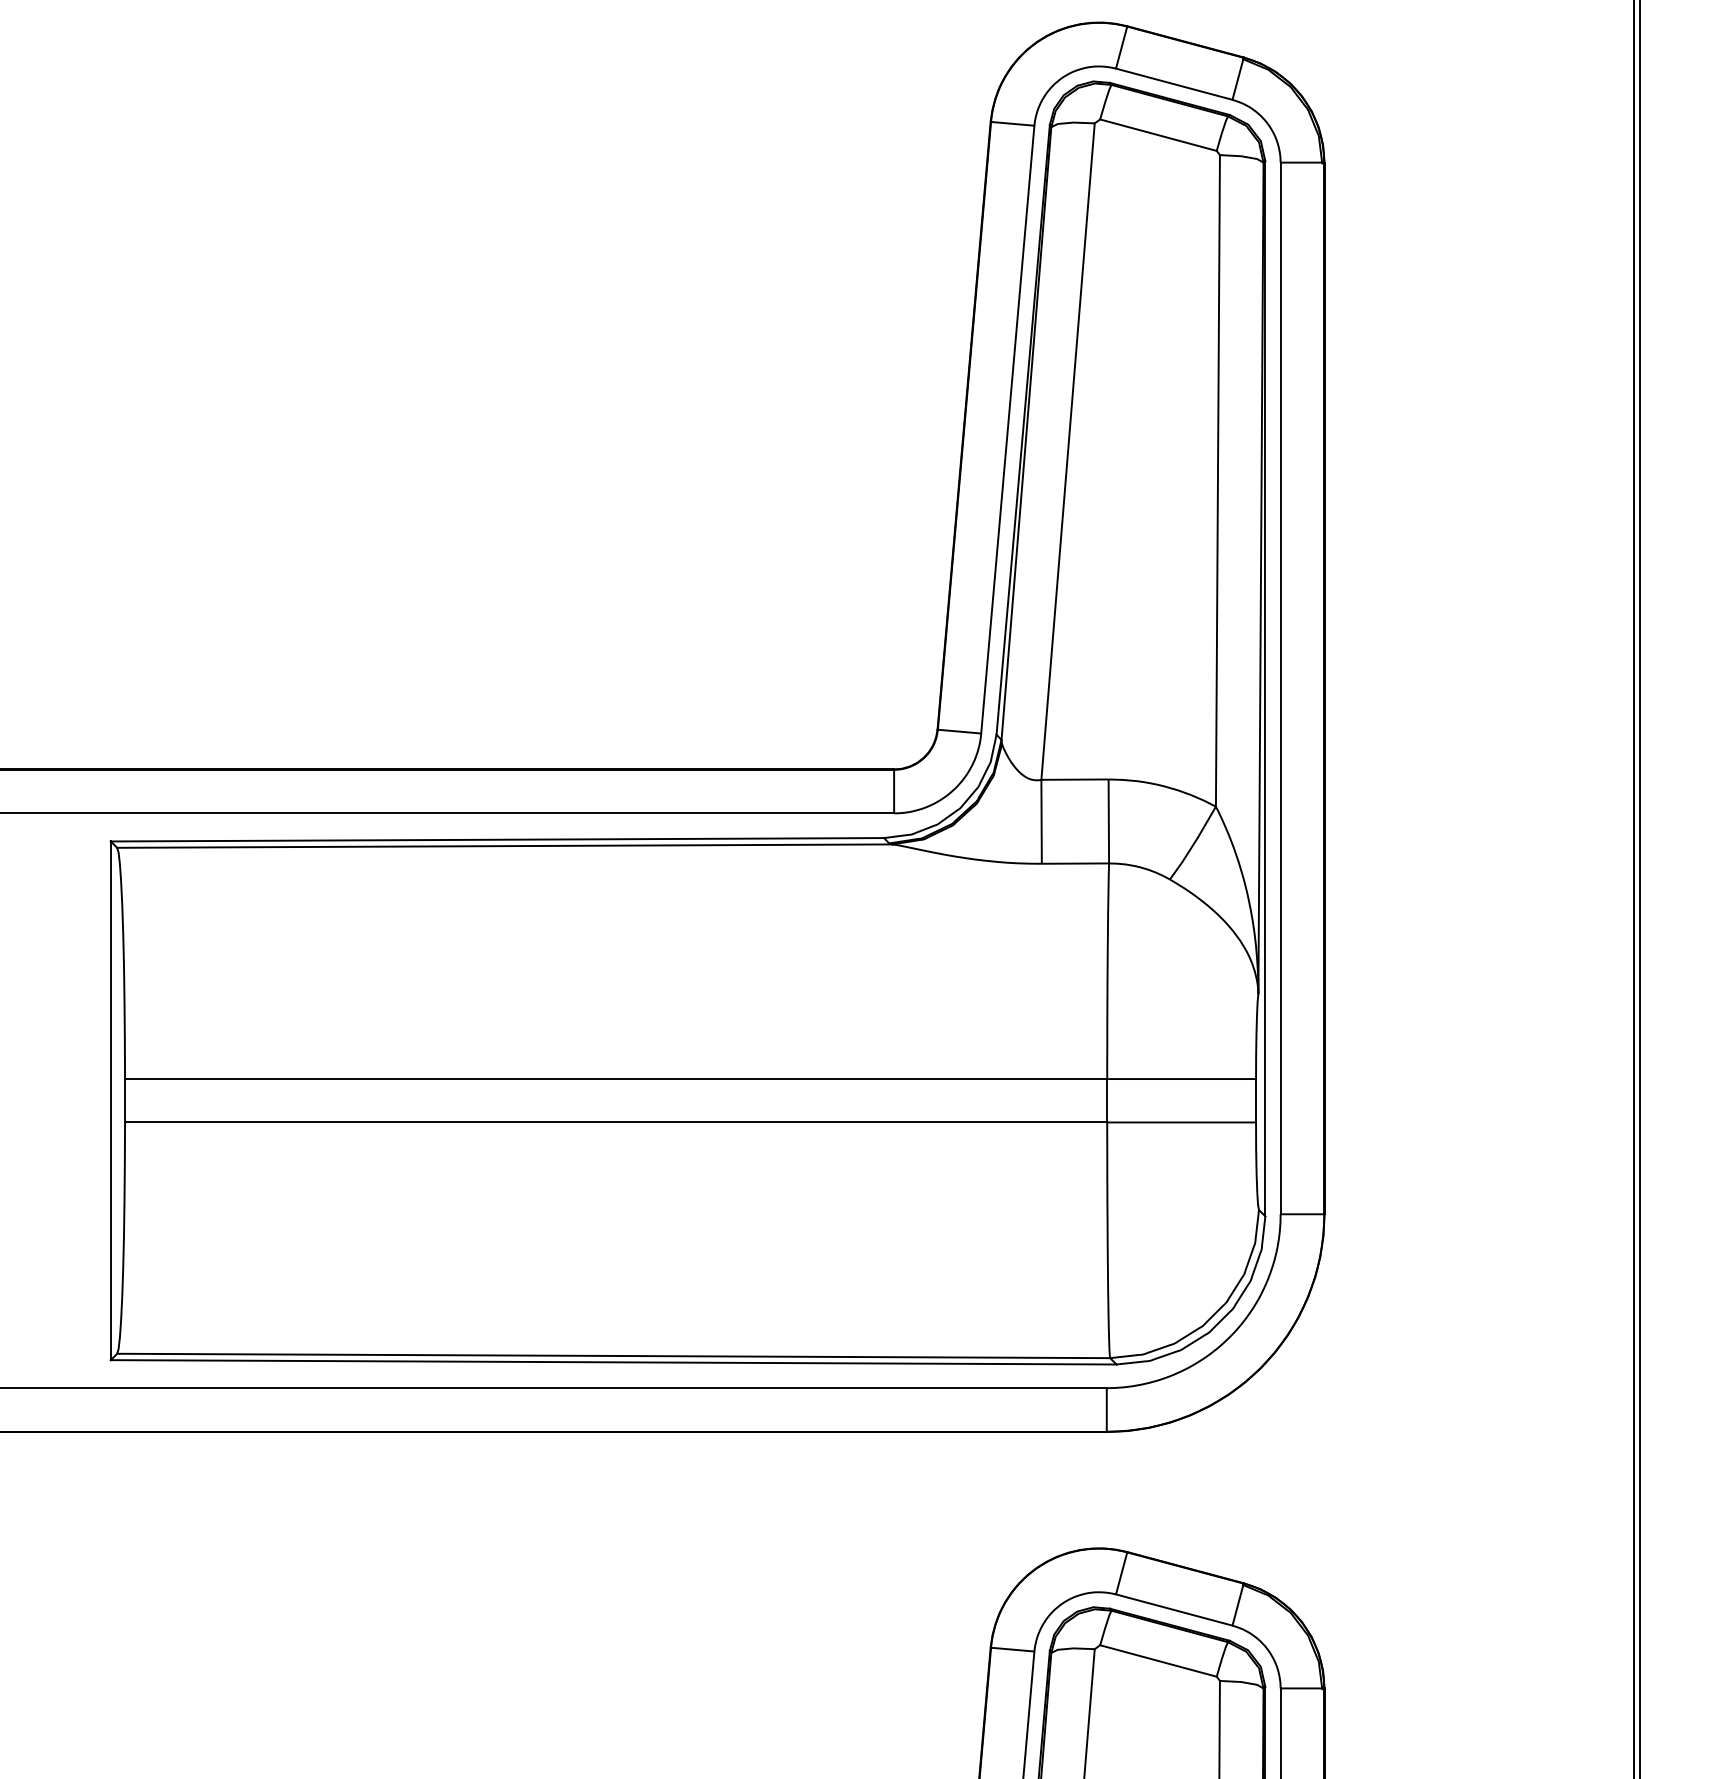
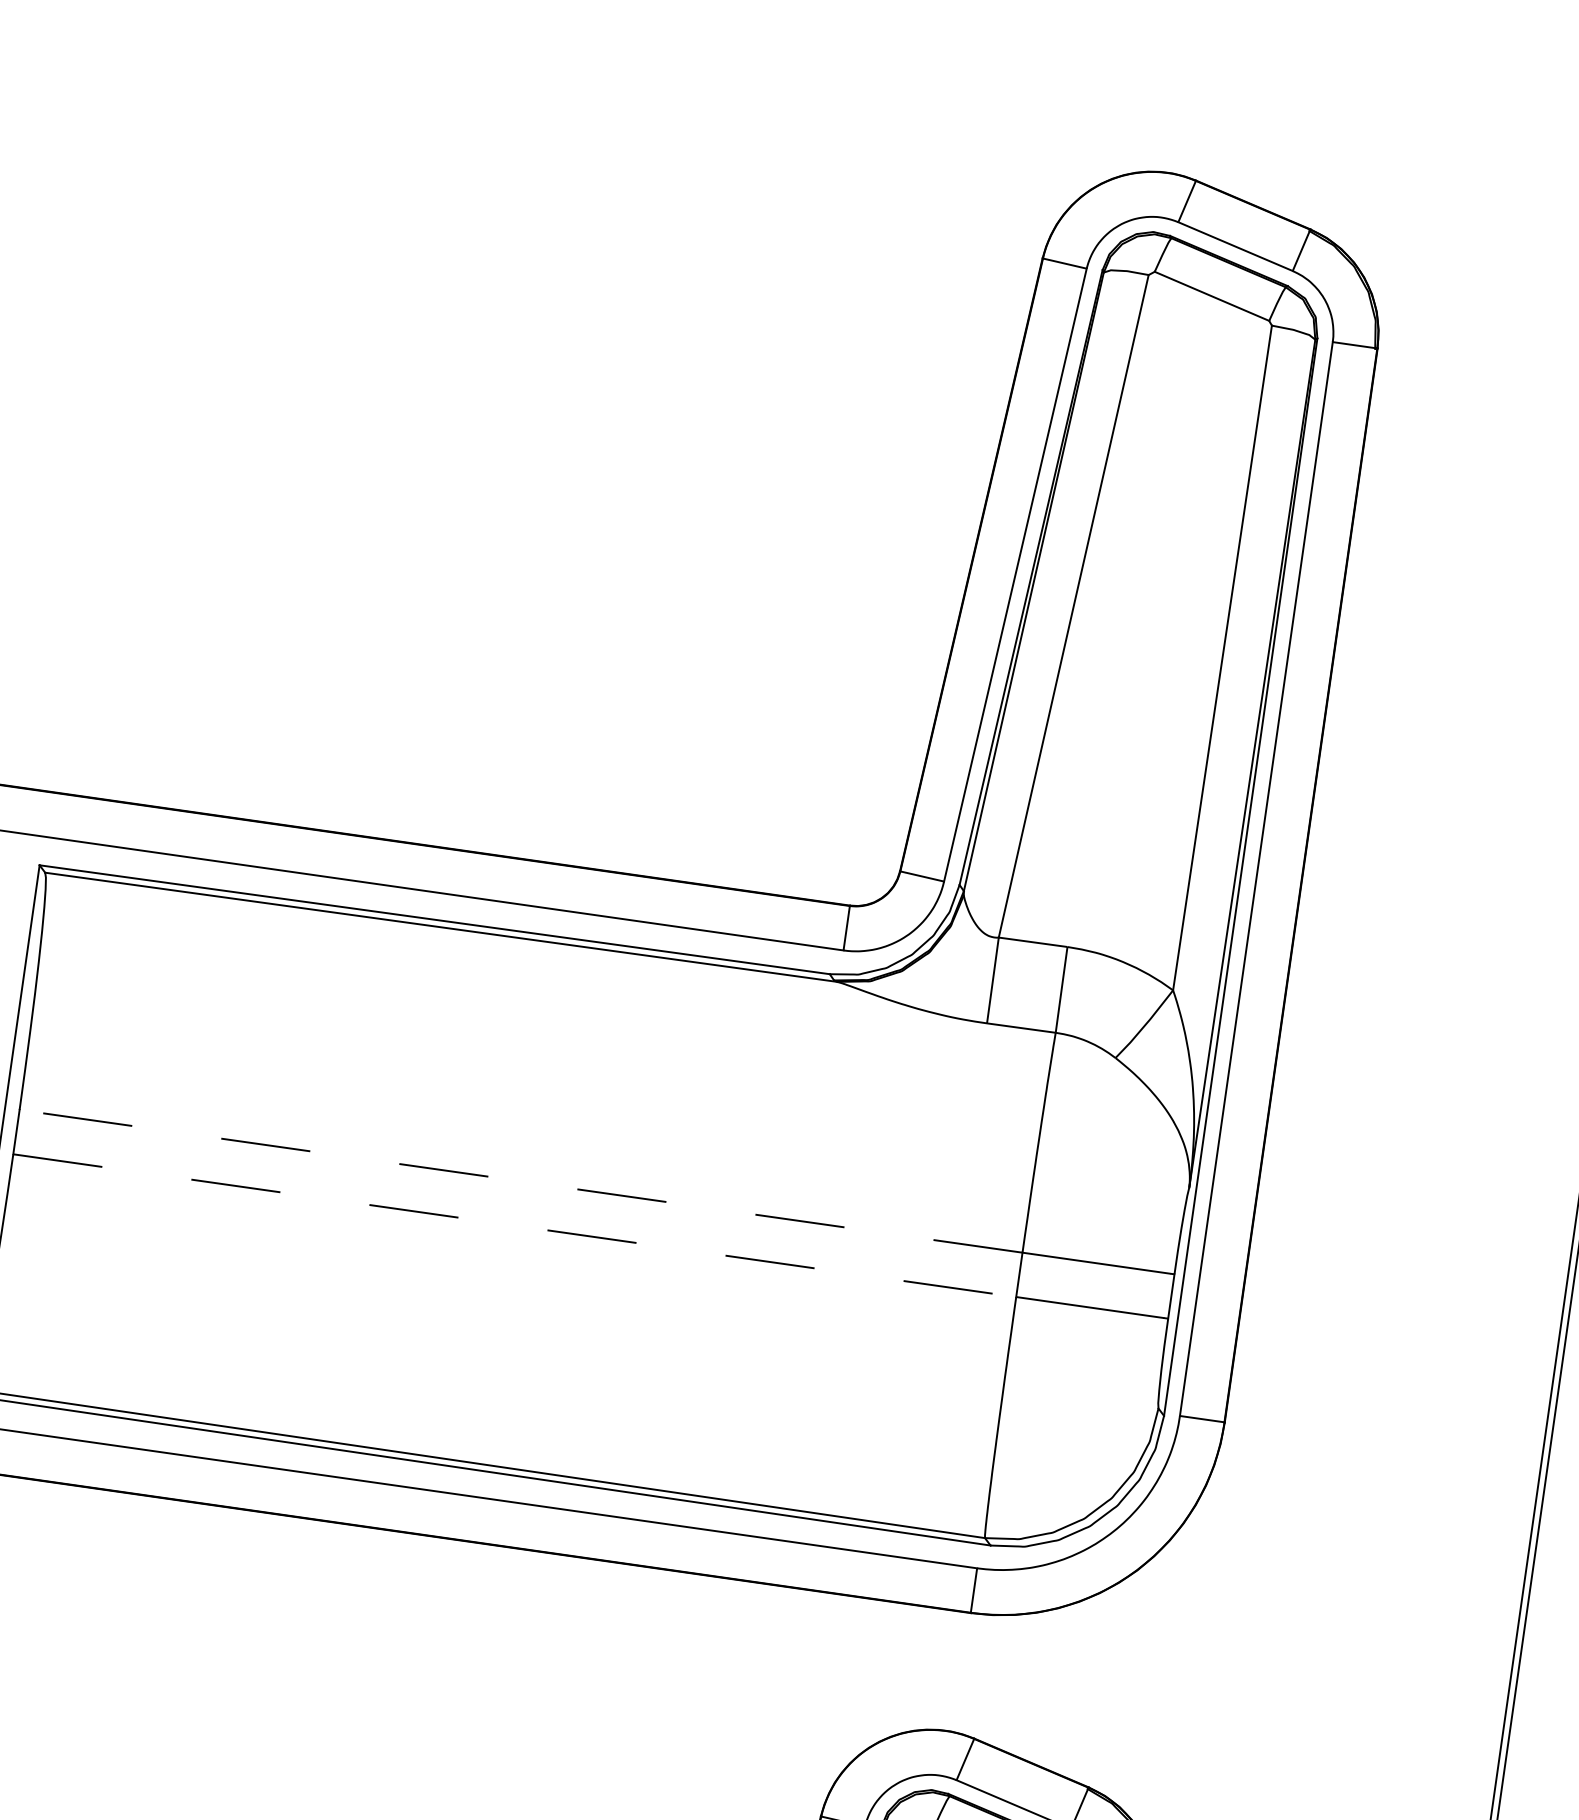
line: (615, 1079) -> (520, 1181), solid -> dashed
line: (616, 1122) -> (515, 1225), solid -> dashed

